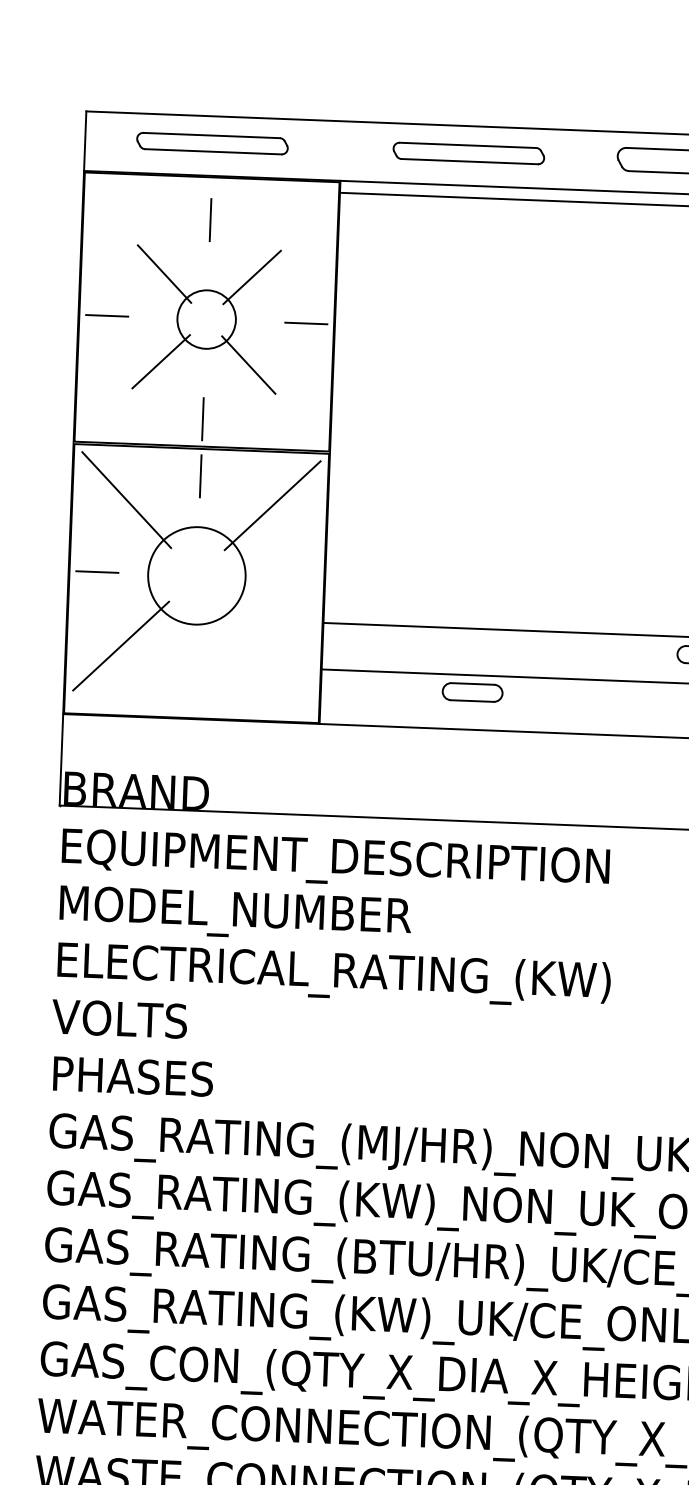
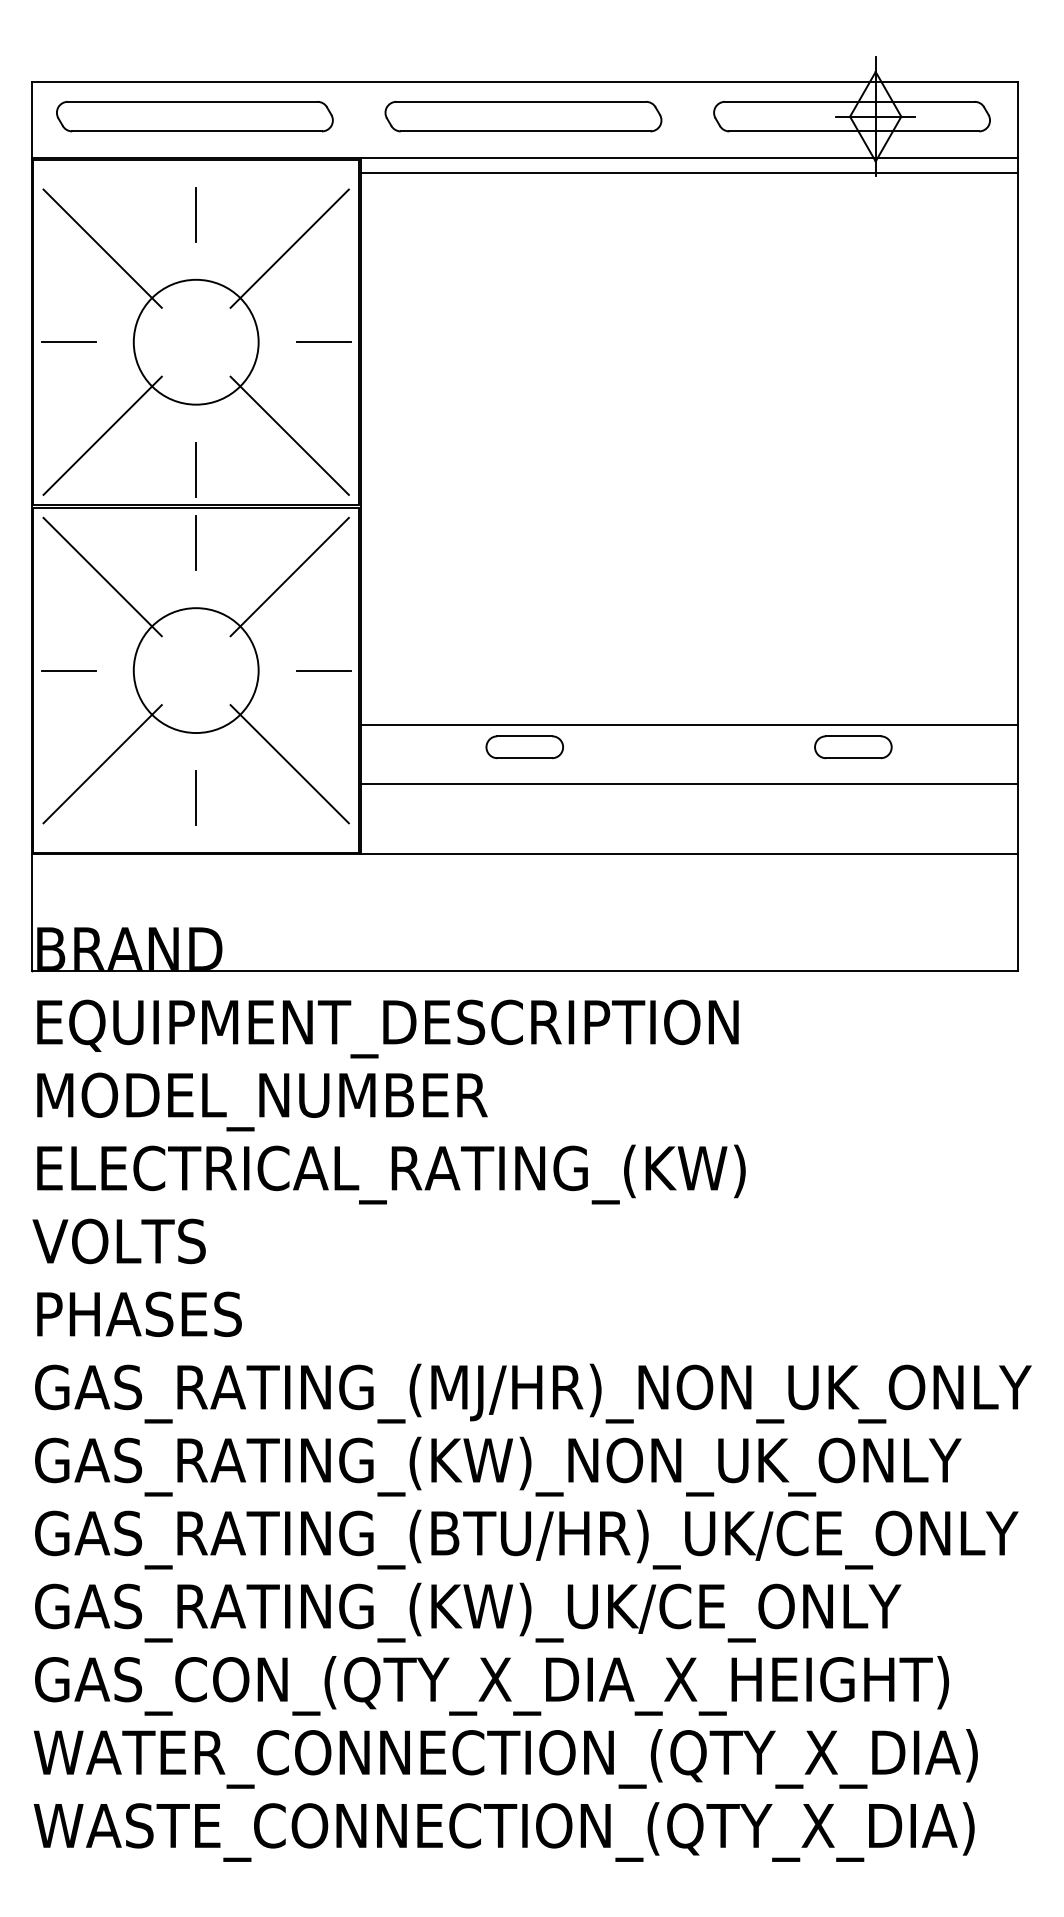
part: (212, 143) -> (194, 116), size x1.43
part: (468, 153) -> (523, 116), size x1.43
part: (206, 319) -> (195, 341), size x1.67
line: (296, 579) -> (323, 670), added
line: (266, 651) -> (289, 764), added
line: (192, 675) -> (195, 798), added
part: (472, 692) -> (524, 747), moved

